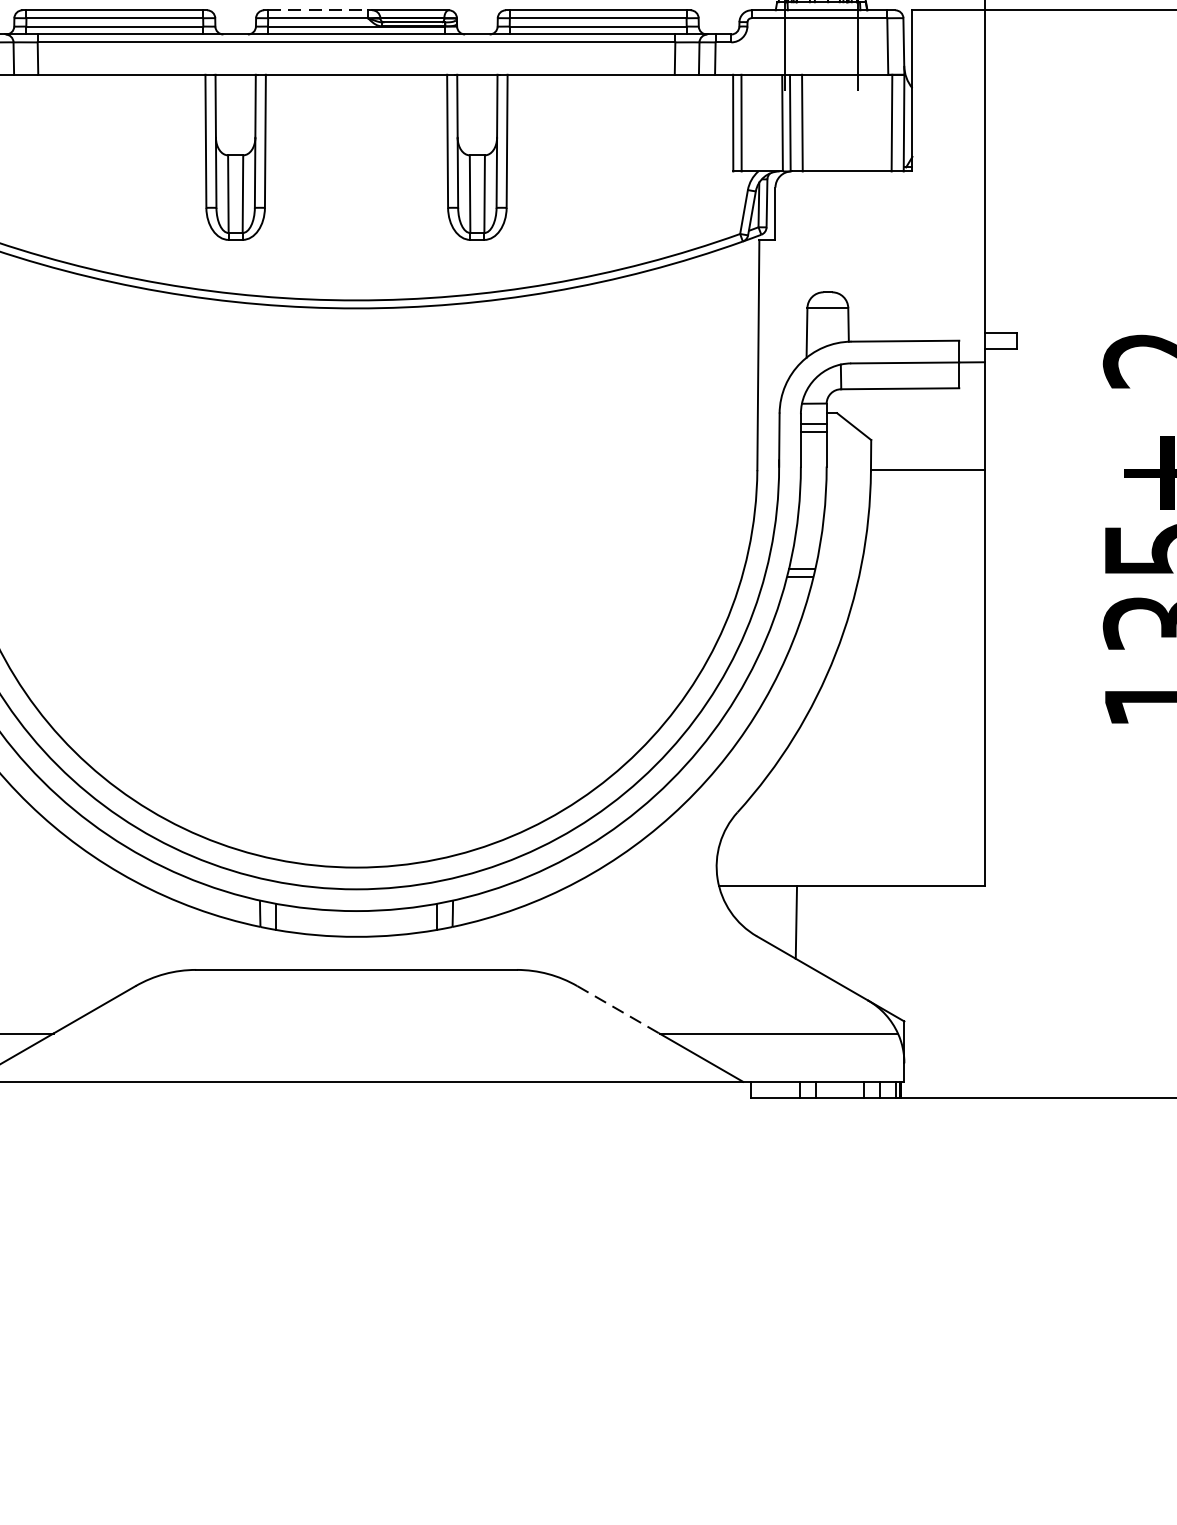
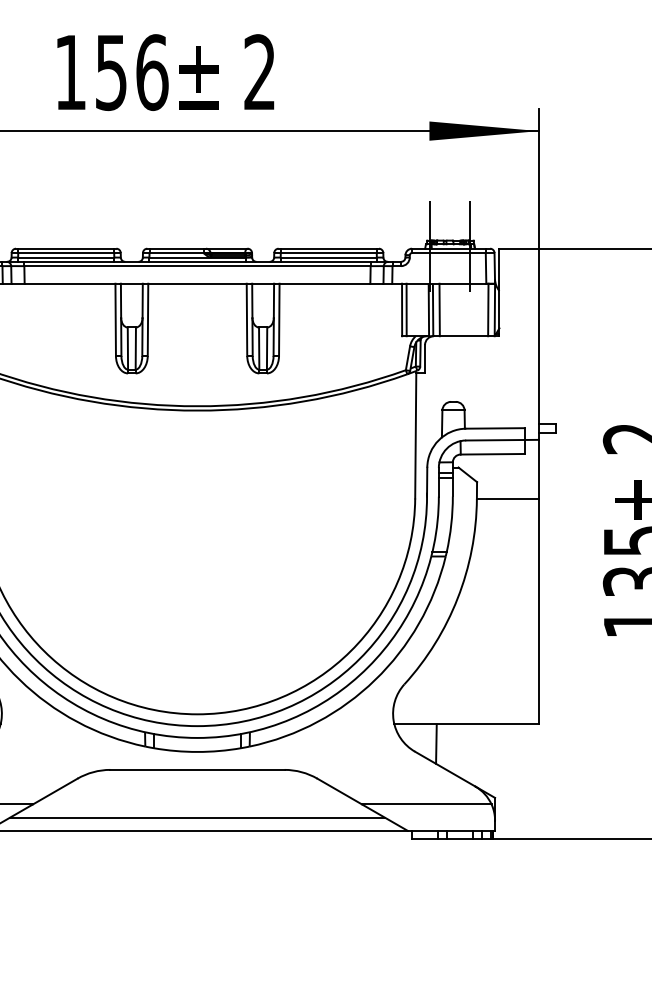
line: (319, 9) -> (177, 248), dashed -> solid
line: (617, 1009) -> (339, 791), dashed -> solid
line: (356, 1057) -> (197, 817), added

